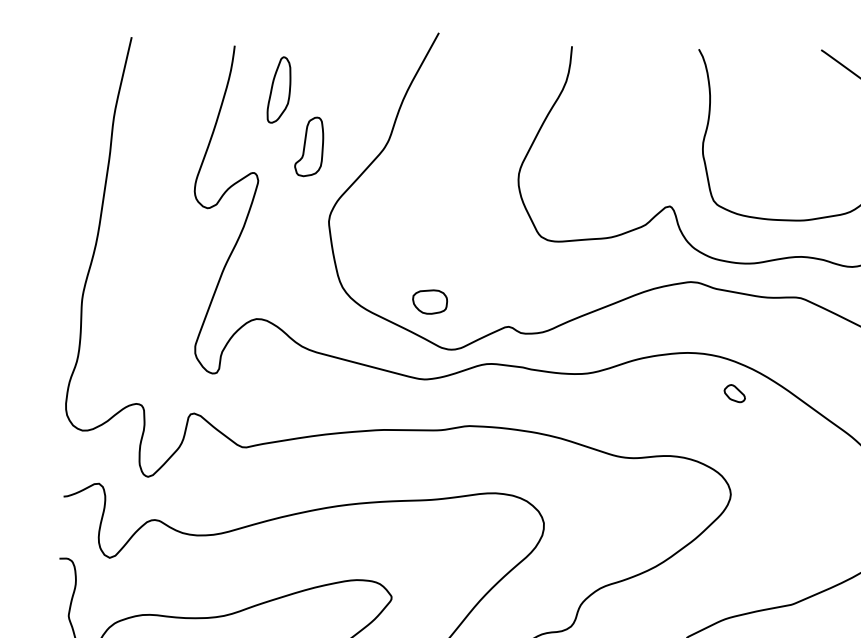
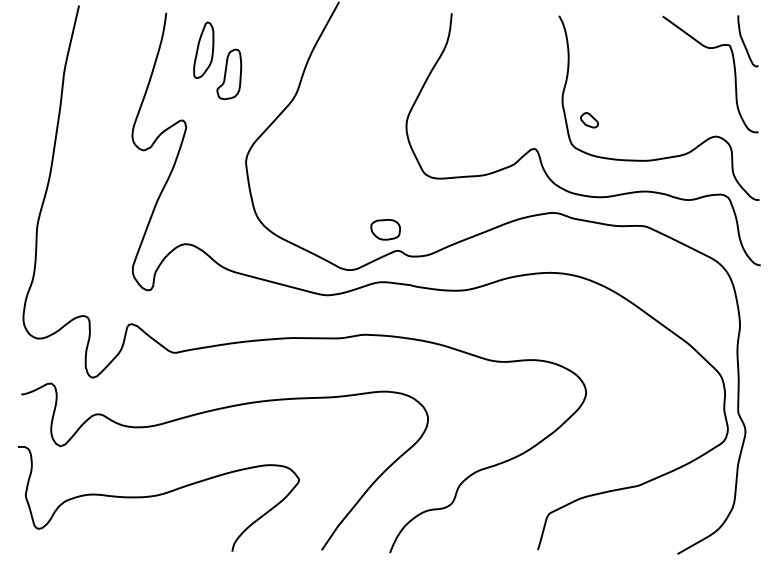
part: (309, 146) -> (229, 74), moved
part: (429, 301) -> (385, 229), moved
part: (734, 393) -> (589, 120), moved

